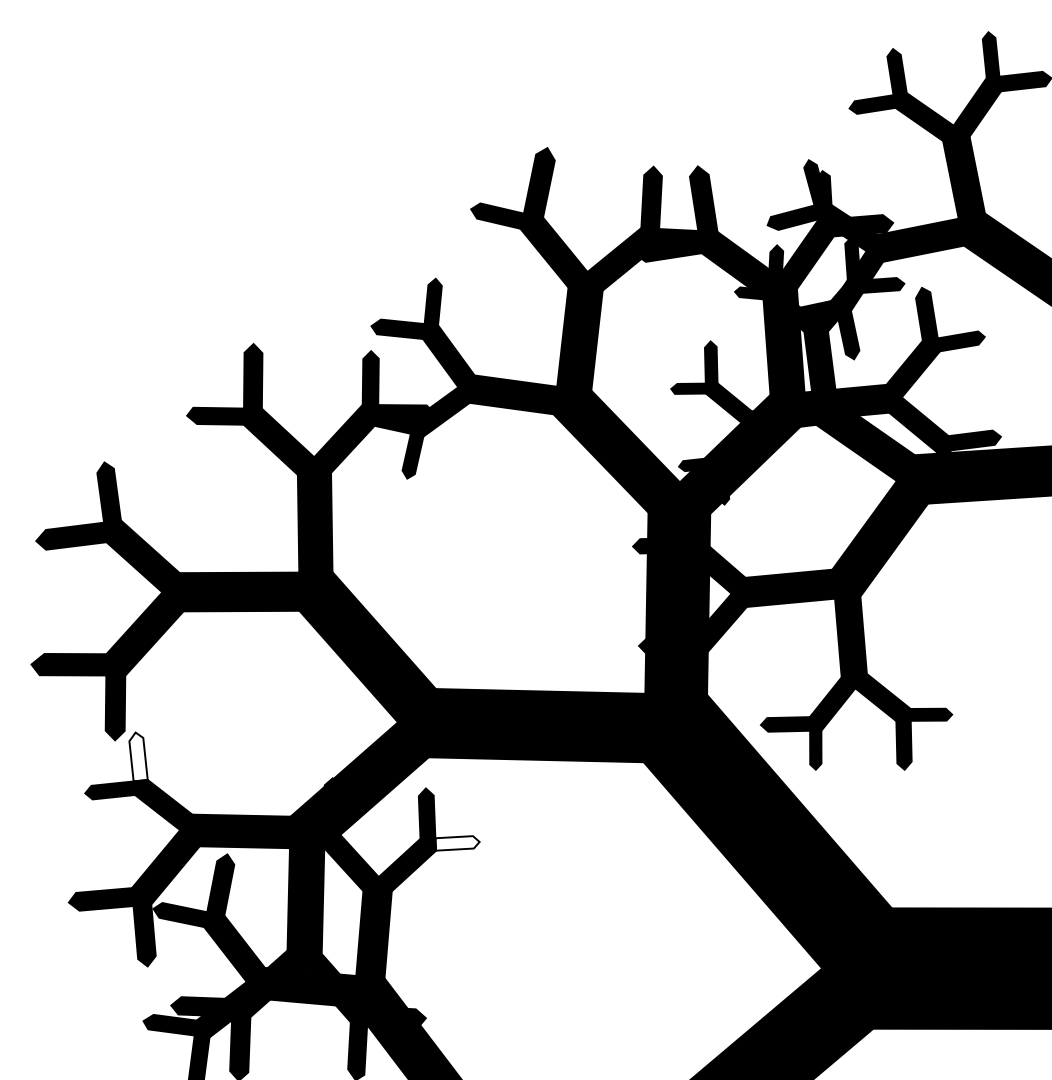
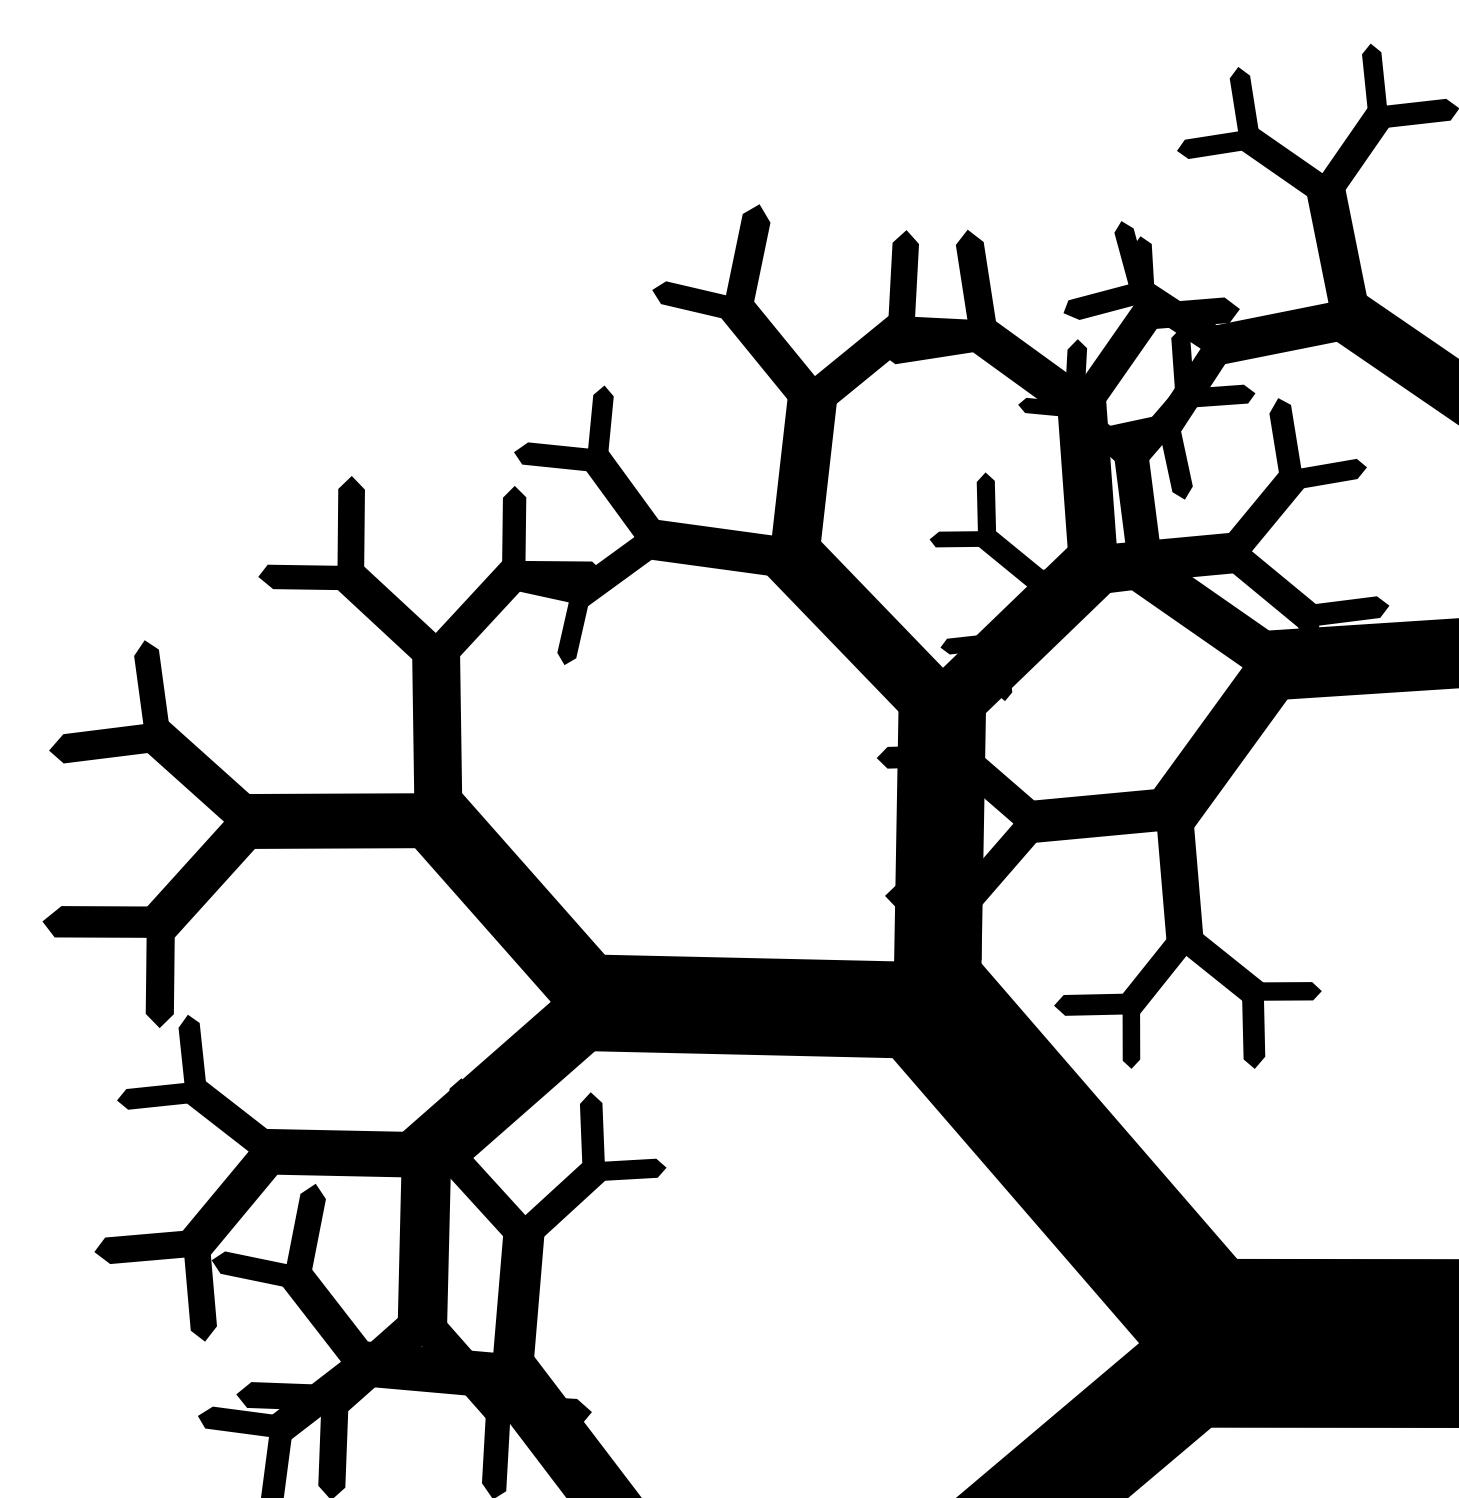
fill: (138, 756) -> (191, 1049), added
fill: (457, 843) -> (634, 1169), added

